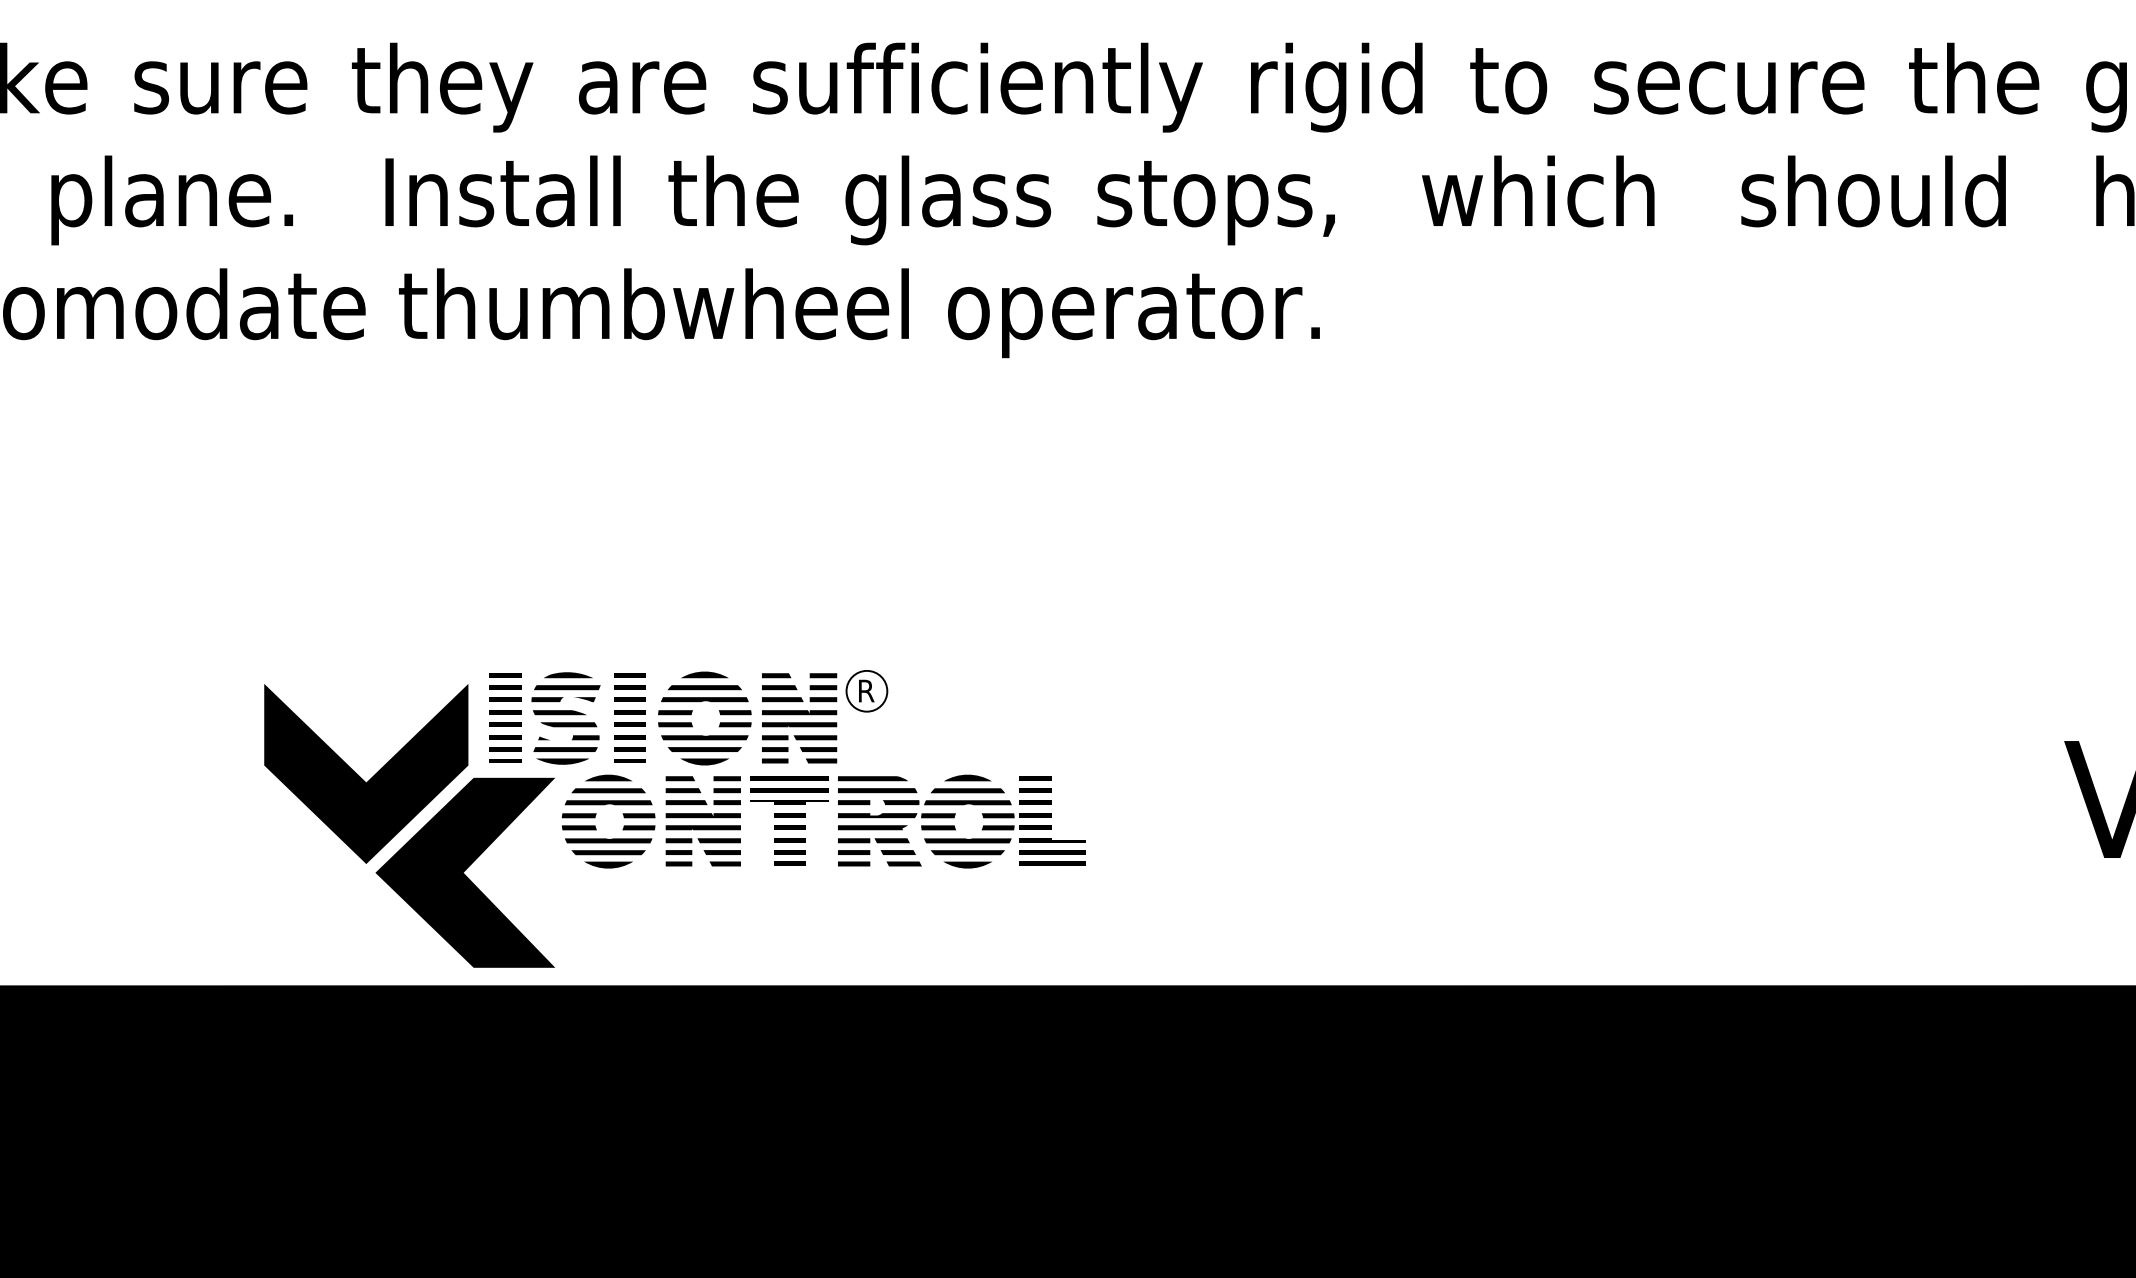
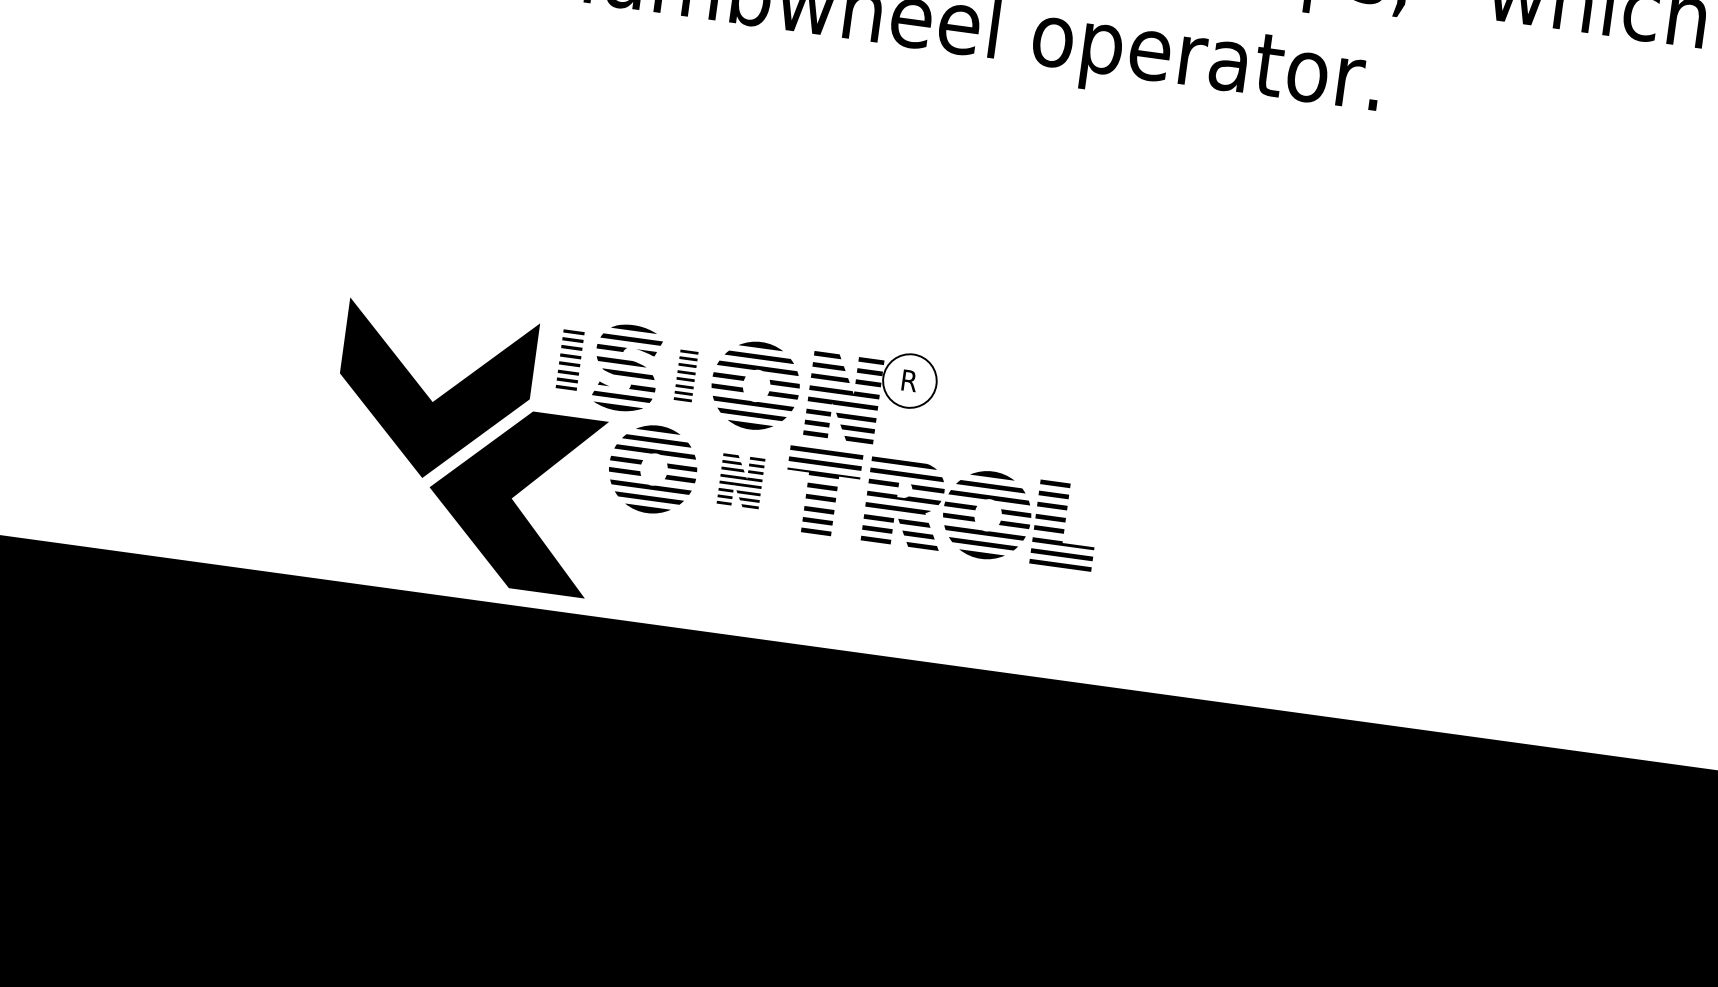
circle: (866, 690) -> (909, 380), size x1.4
part: (505, 717) -> (570, 359), size x0.7
part: (629, 717) -> (685, 375), size x0.6
part: (702, 821) -> (740, 481), size x0.6

